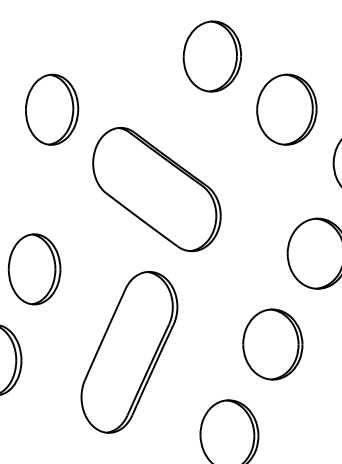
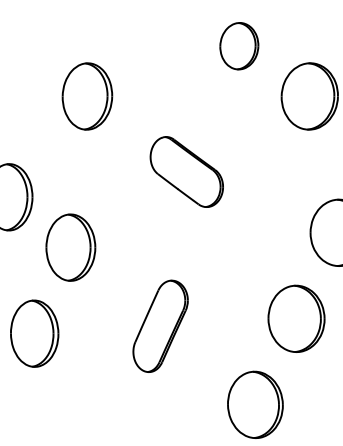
part: (212, 56) -> (239, 46), size x0.7
part: (156, 188) -> (186, 171), size x0.6
part: (129, 352) -> (160, 326), size x0.6

